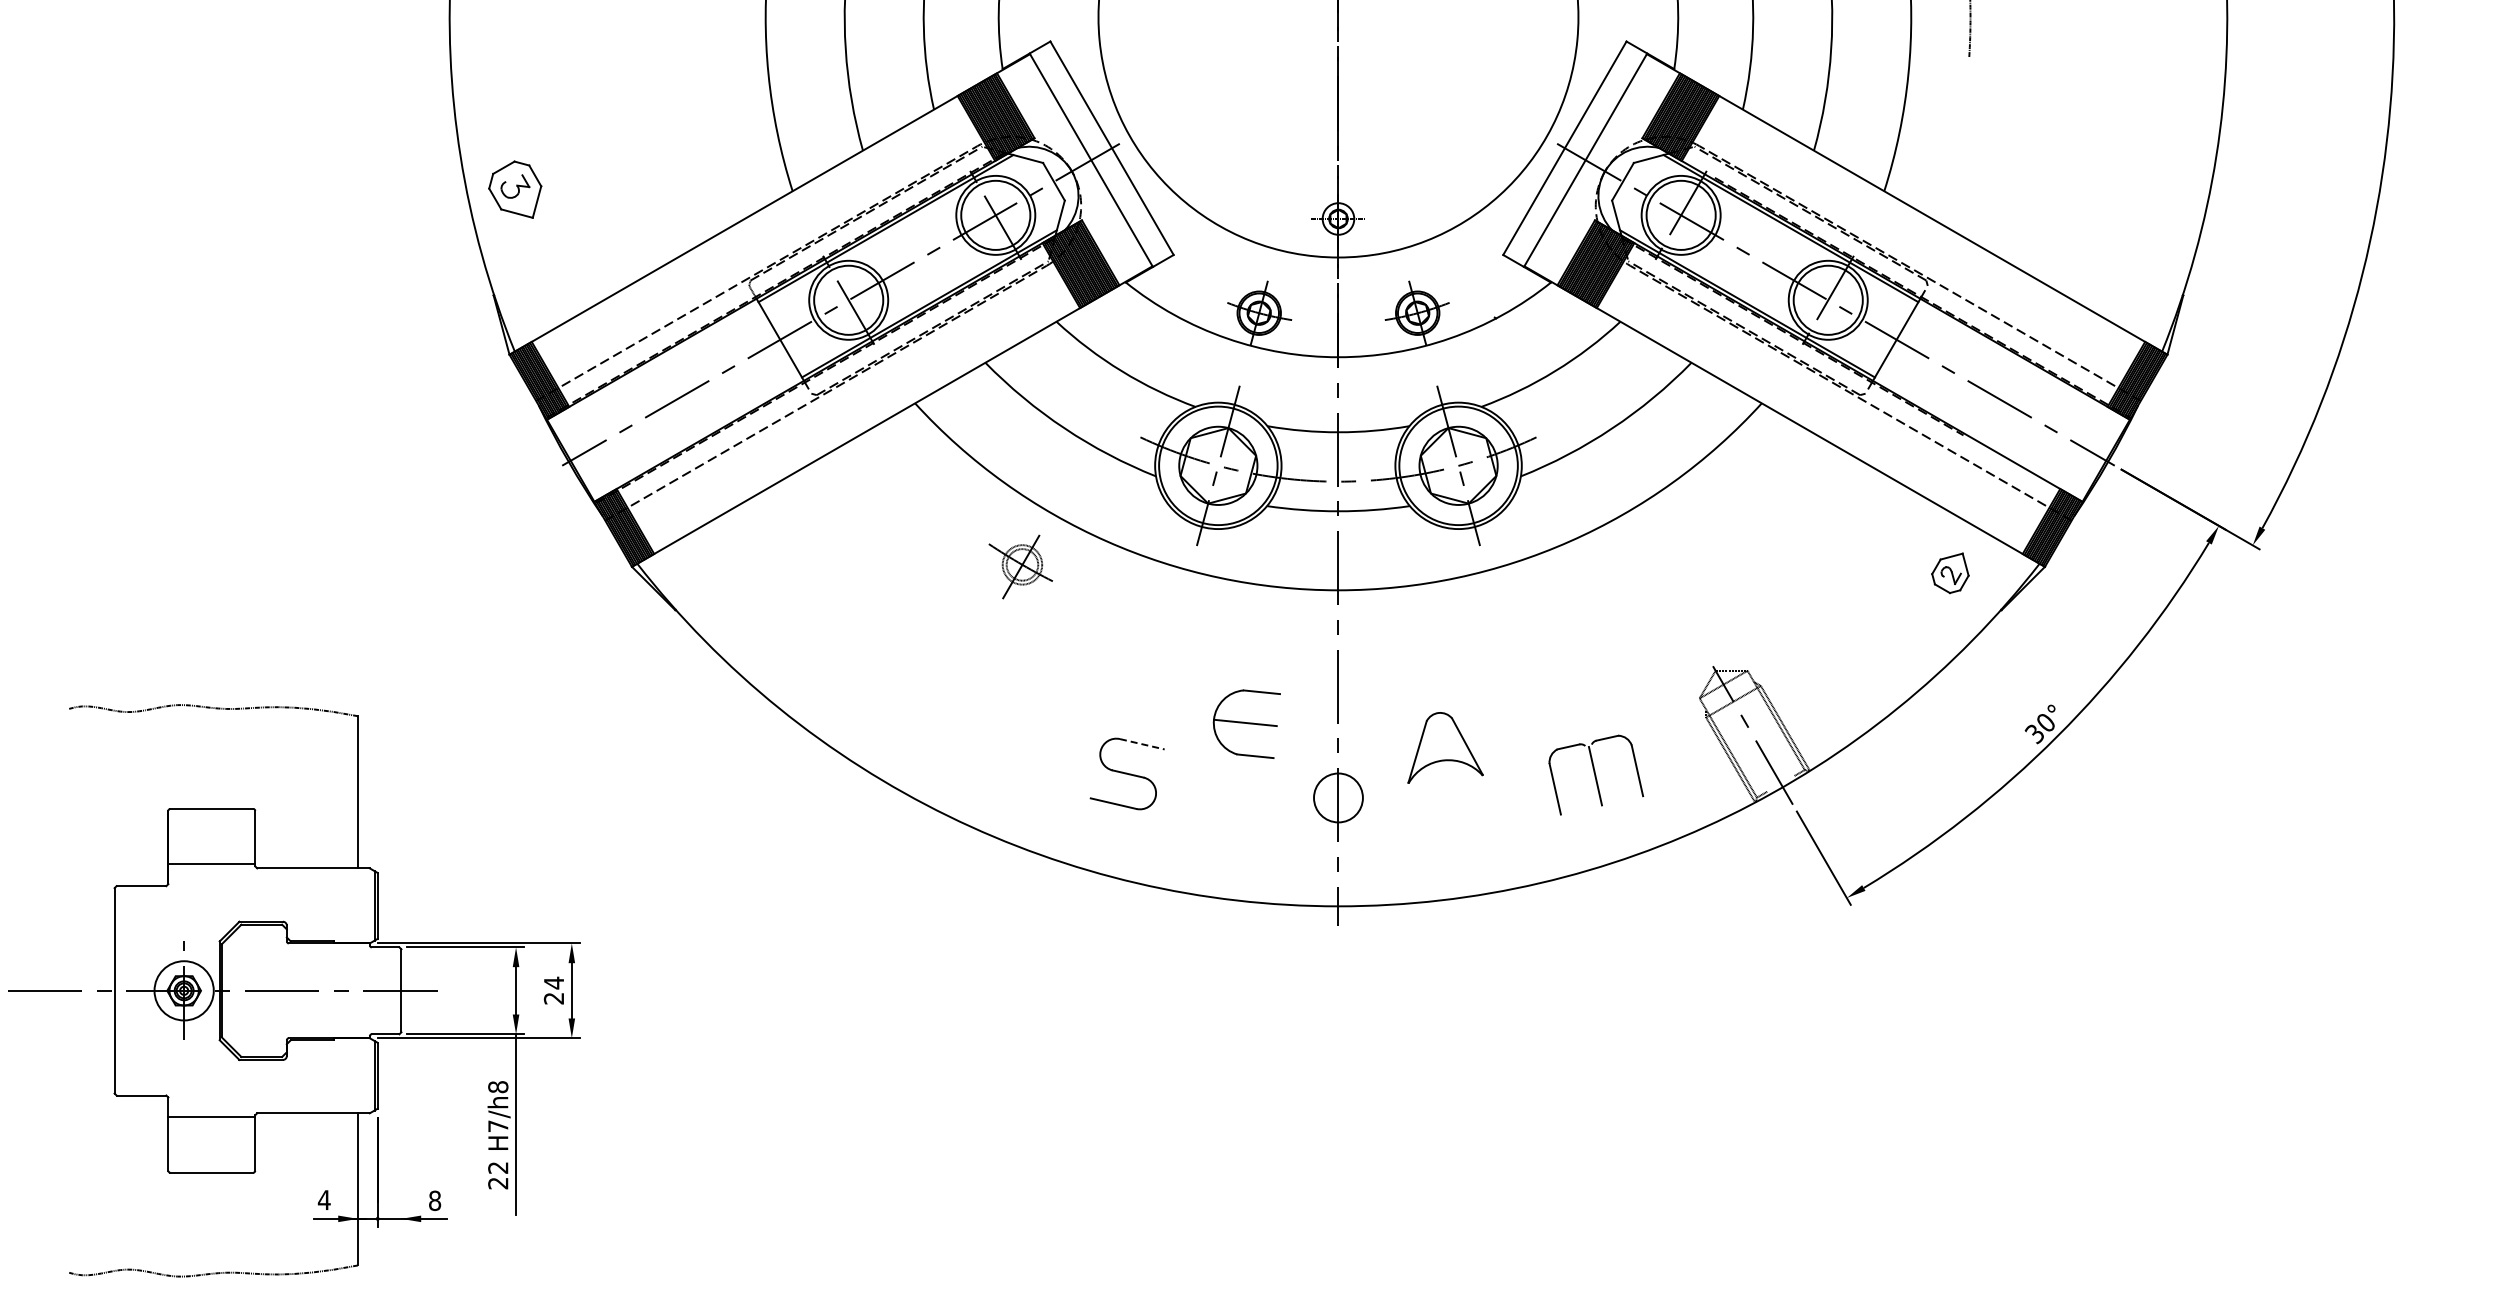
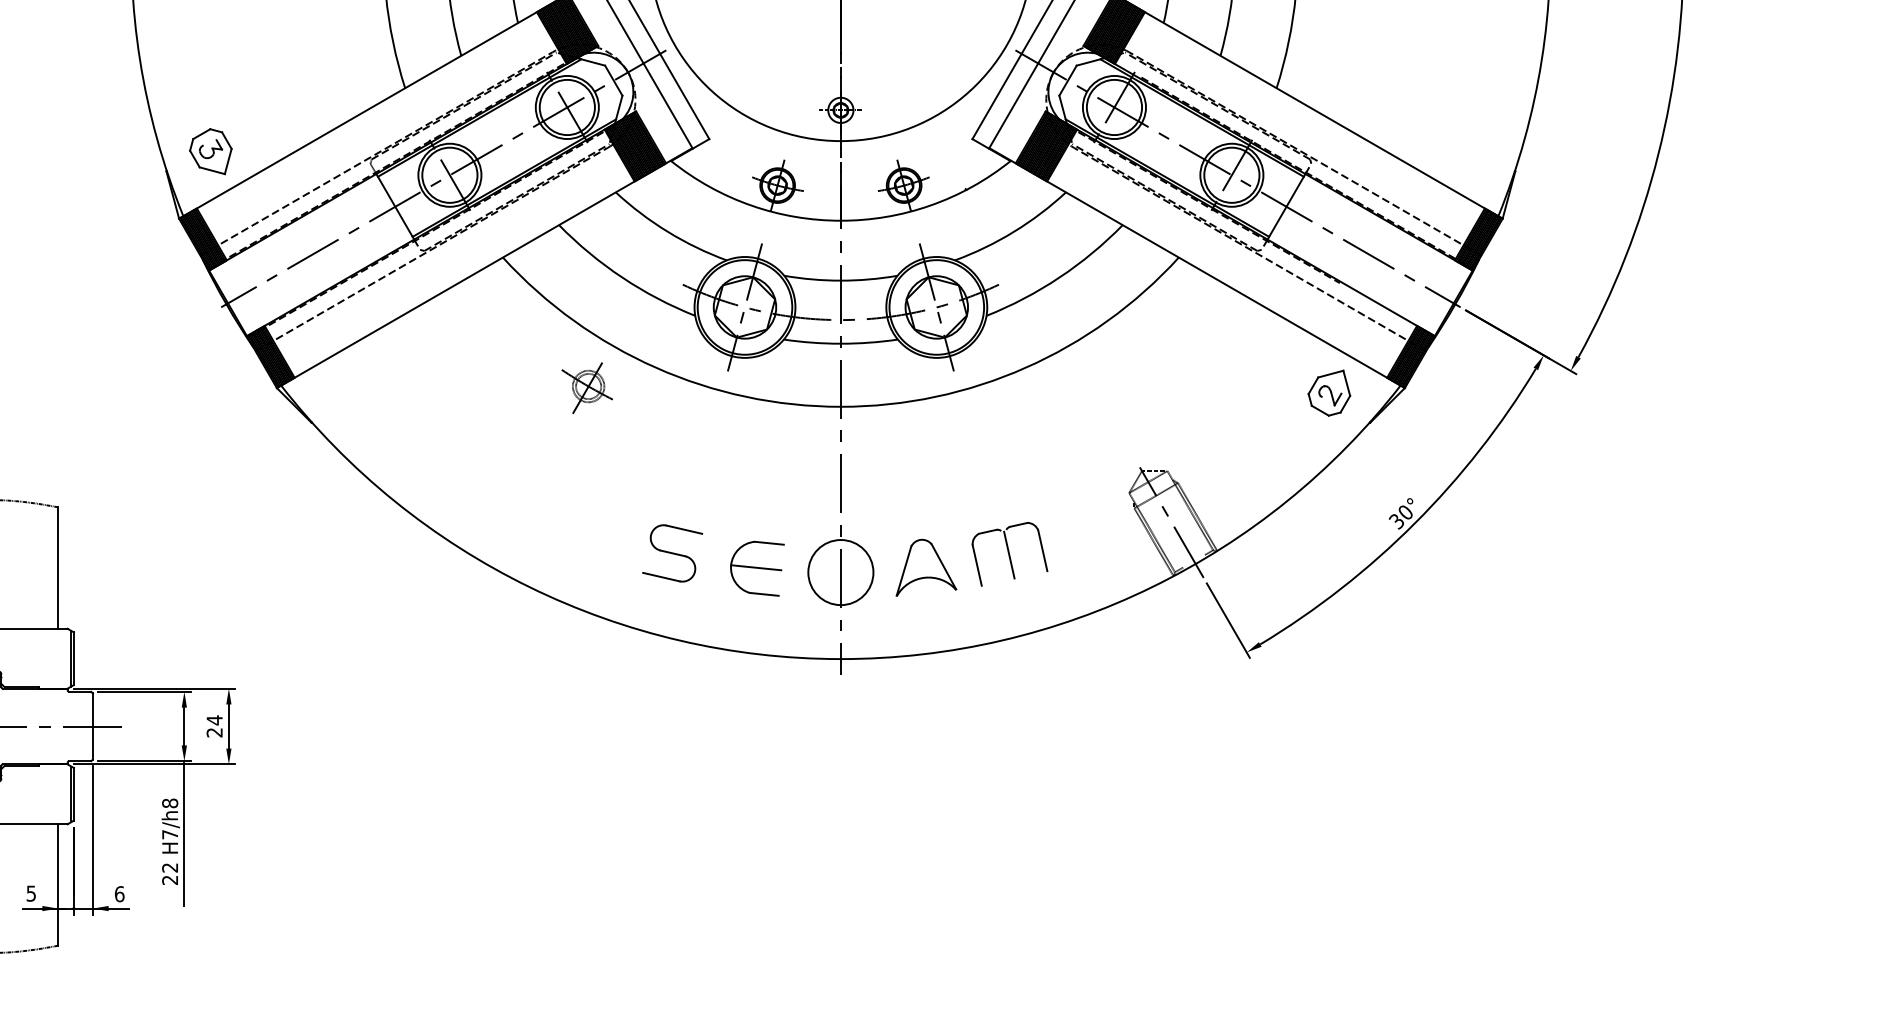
part: (515, 189) -> (211, 151), moved
part: (1950, 573) -> (1329, 393), size x1.43
part: (1246, 723) -> (757, 568), moved
line: (1142, 744) -> (684, 529), dashed -> solid
part: (1445, 747) -> (926, 567), moved
part: (1596, 774) -> (1010, 553), moved
circle: (1338, 797) -> (840, 572), size x1.67
line: (401, 1133) -> (92, 840), added
text: (323, 1200) -> (30, 893), 4 -> 5
text: (435, 1200) -> (120, 893), 8 -> 6

